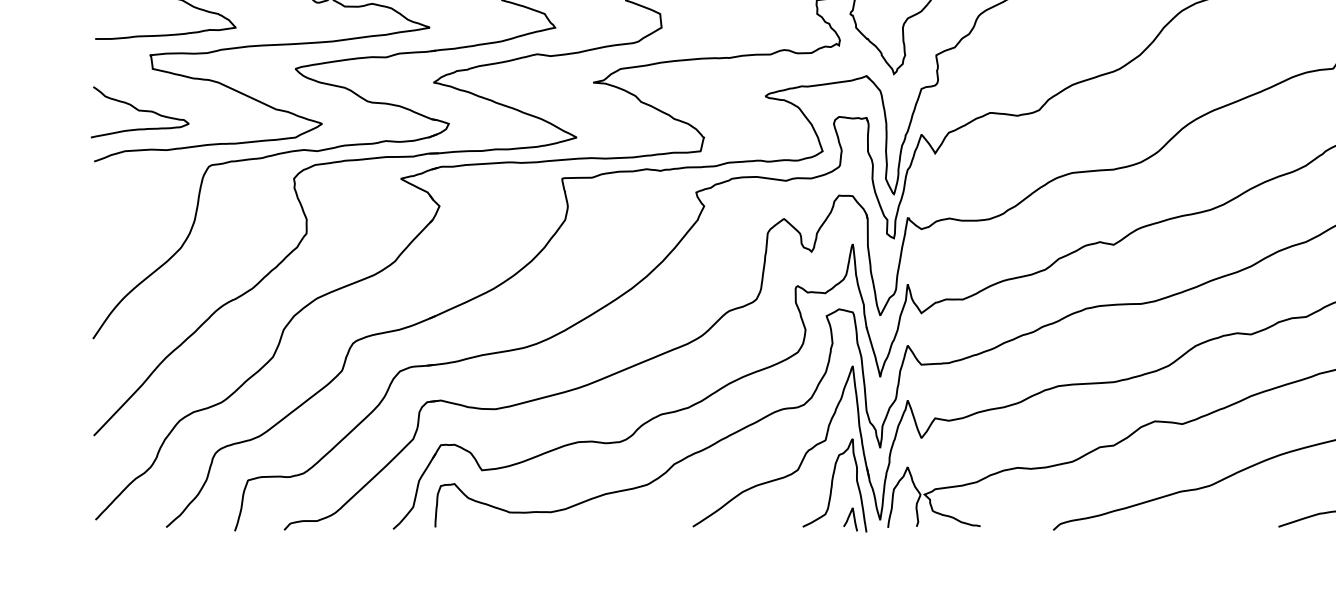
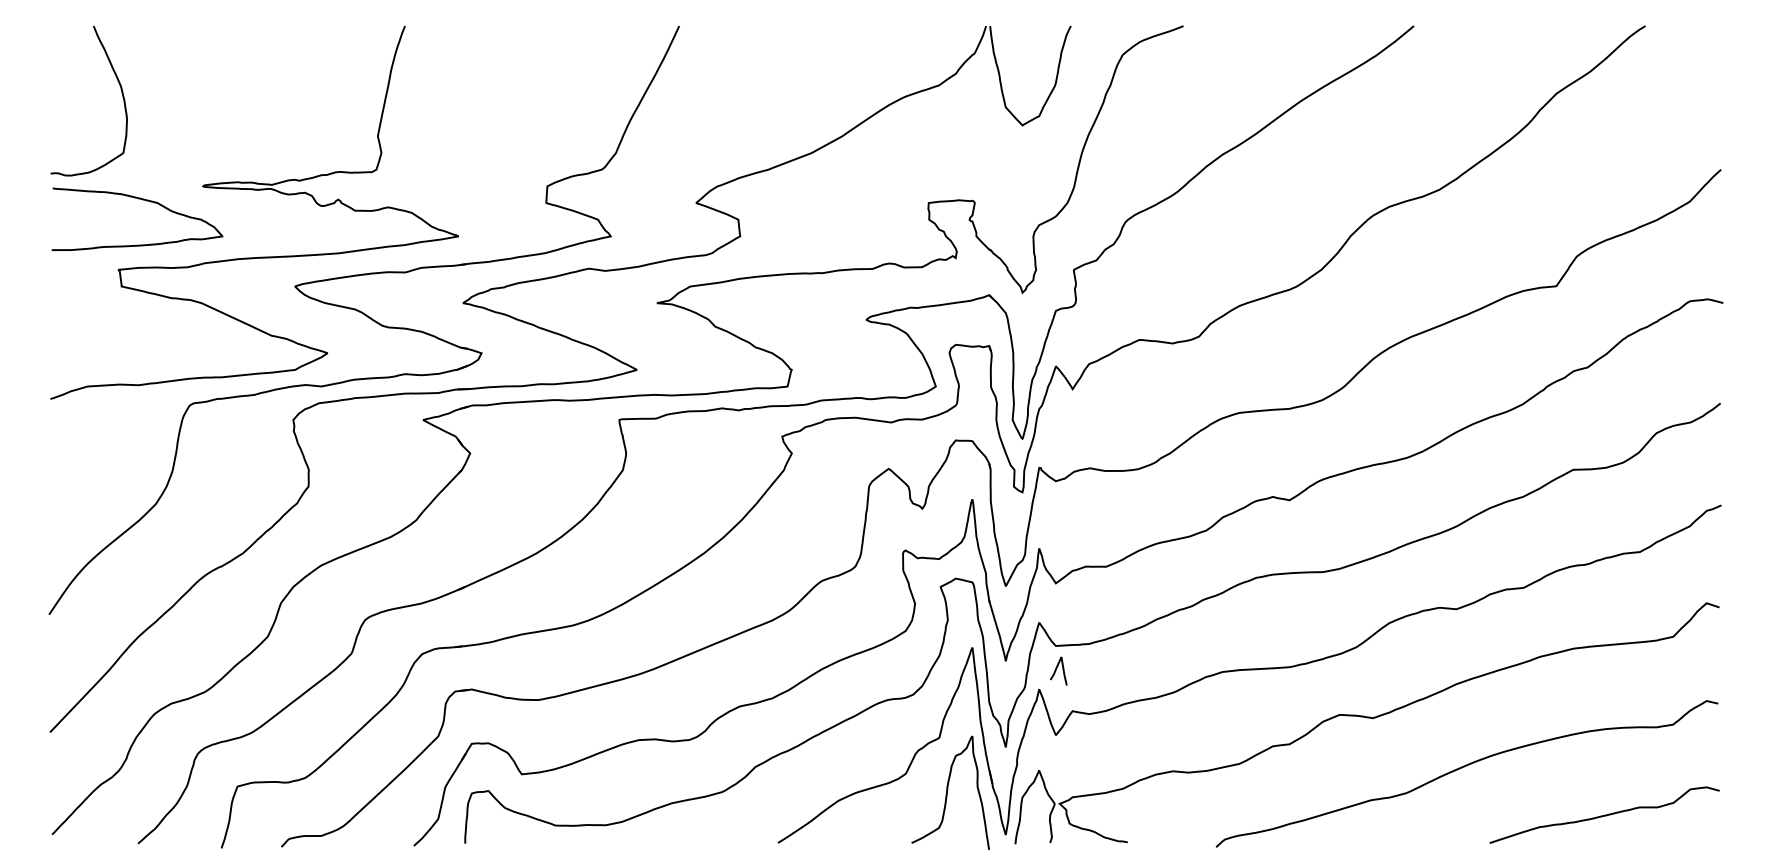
curve: (140, 111) -> (106, 338), removed
curve: (848, 519) -> (1056, 670), moved

